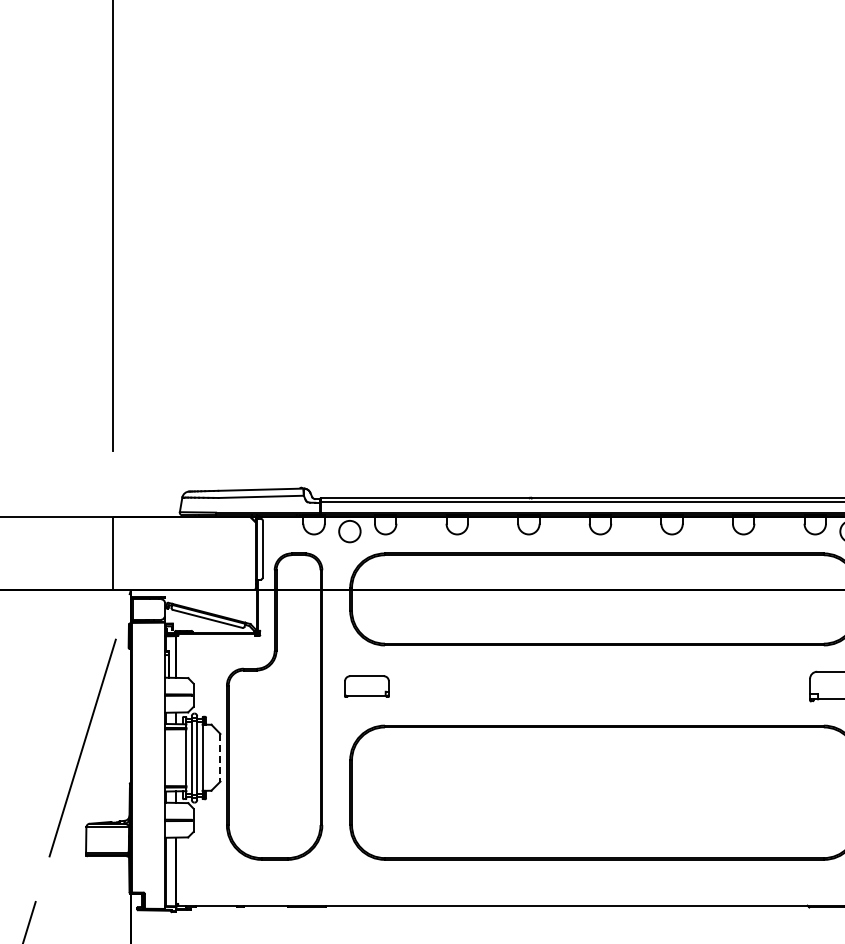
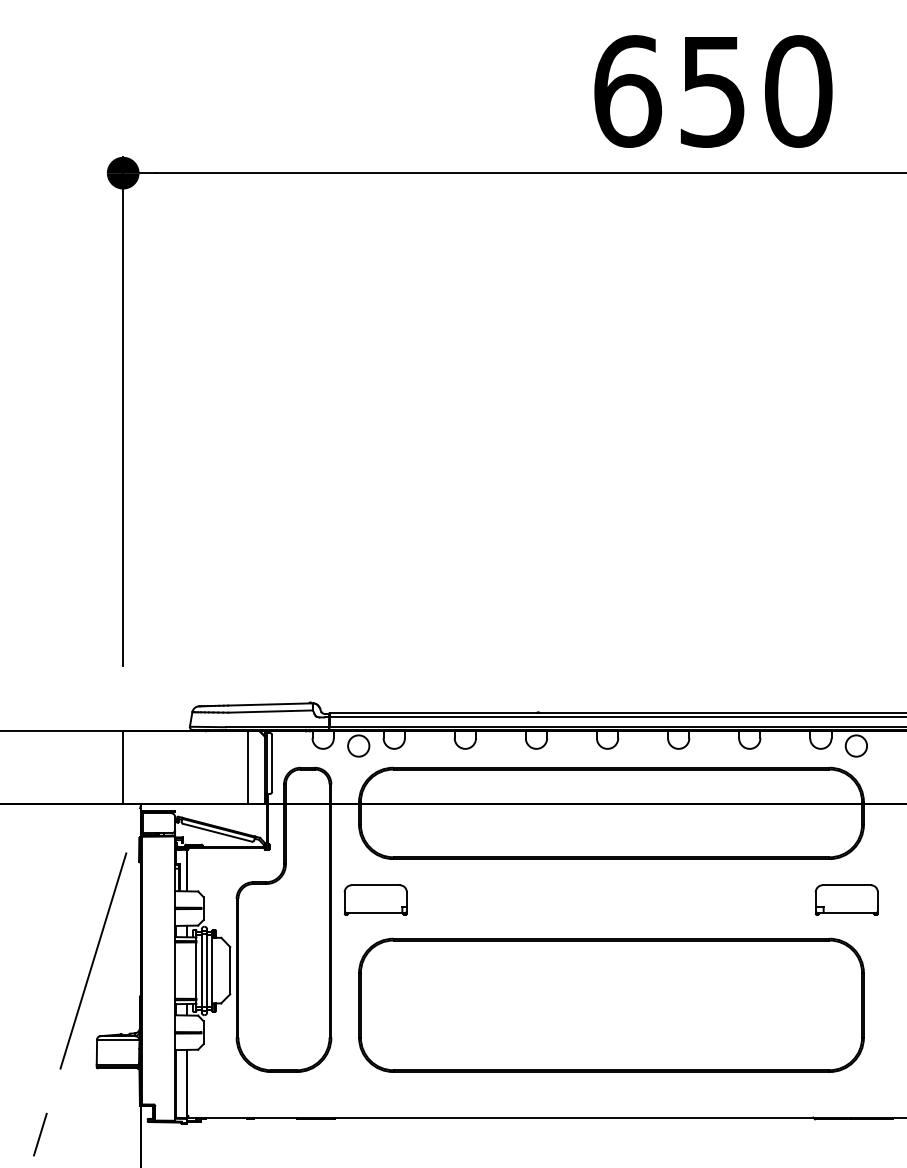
line: (238, 553) -> (248, 767), added
part: (366, 686) -> (375, 899), size x1.43
line: (220, 757) -> (230, 970), dashed -> solid

